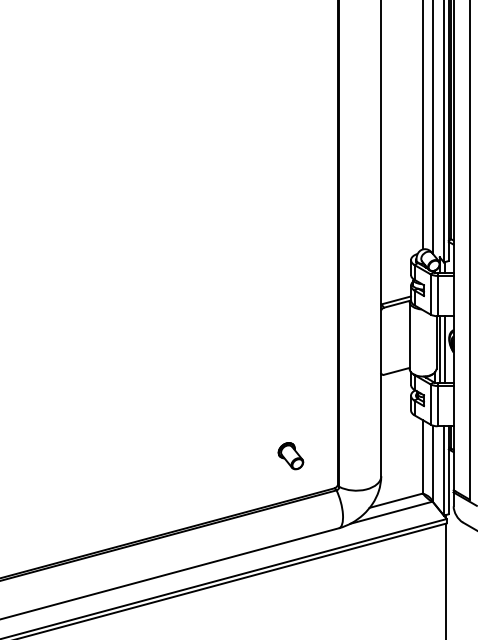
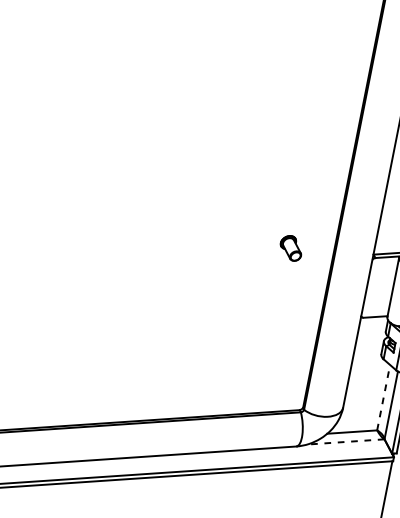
part: (290, 456) -> (290, 248), moved
line: (422, 456) -> (383, 397), solid -> dashed
line: (391, 512) -> (345, 441), solid -> dashed

